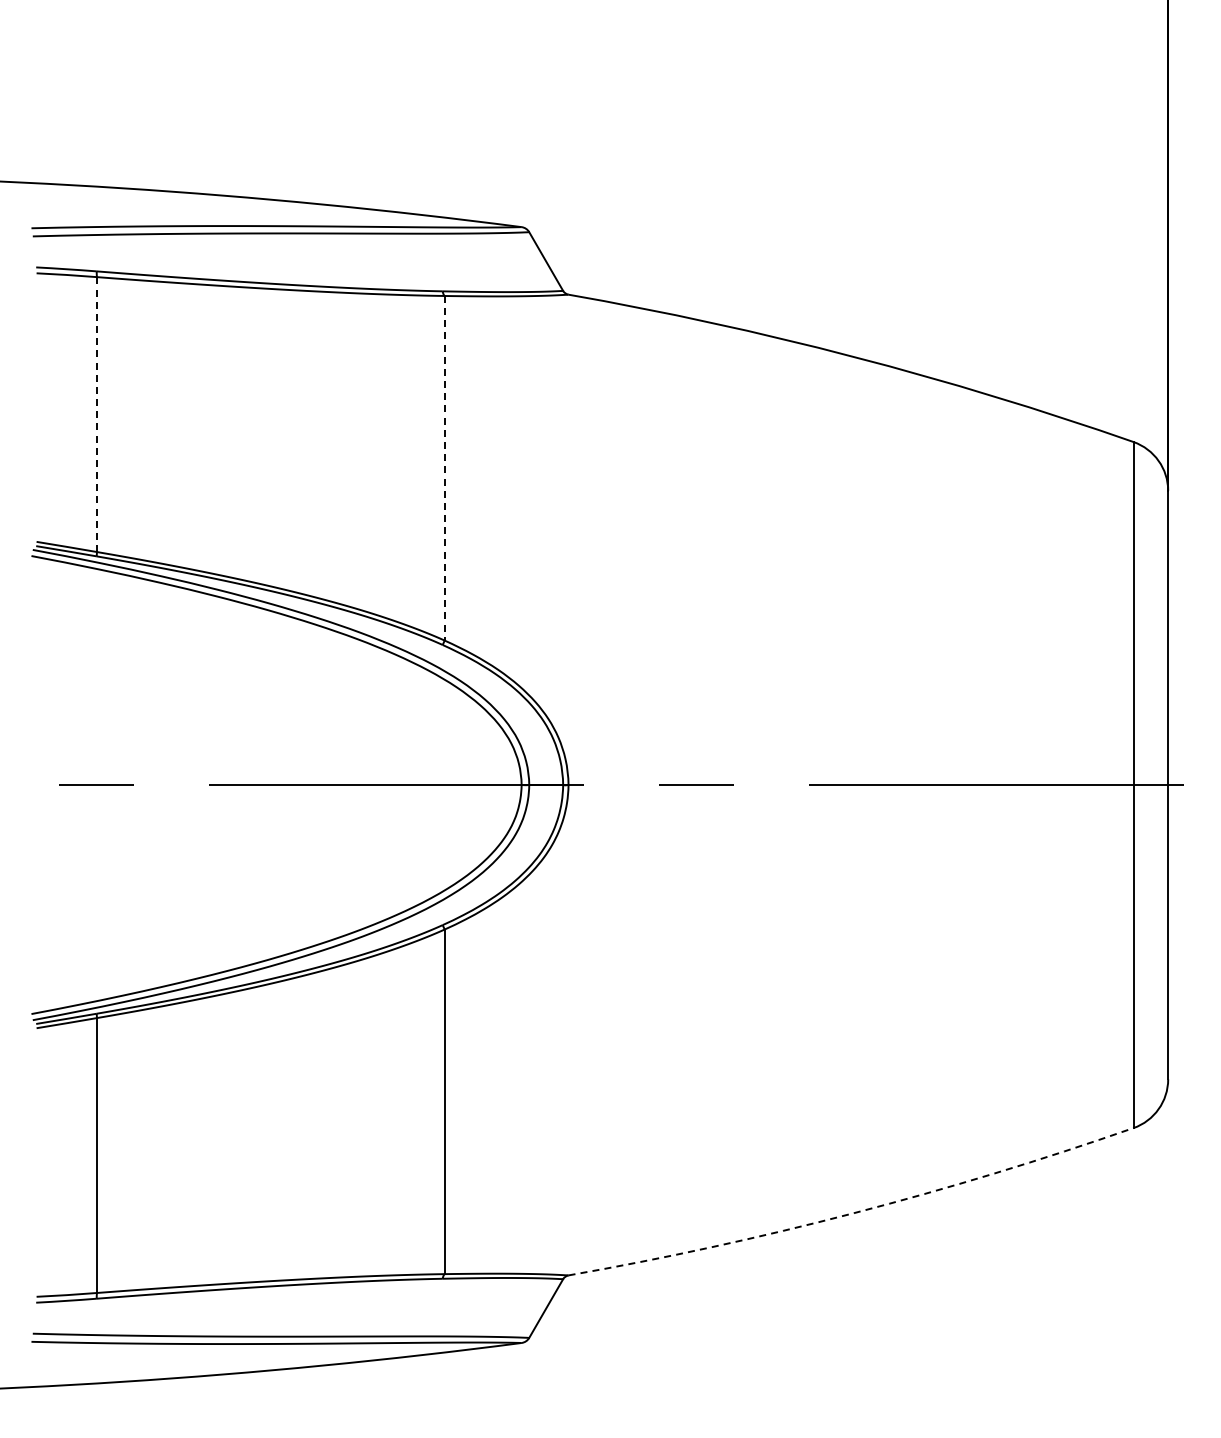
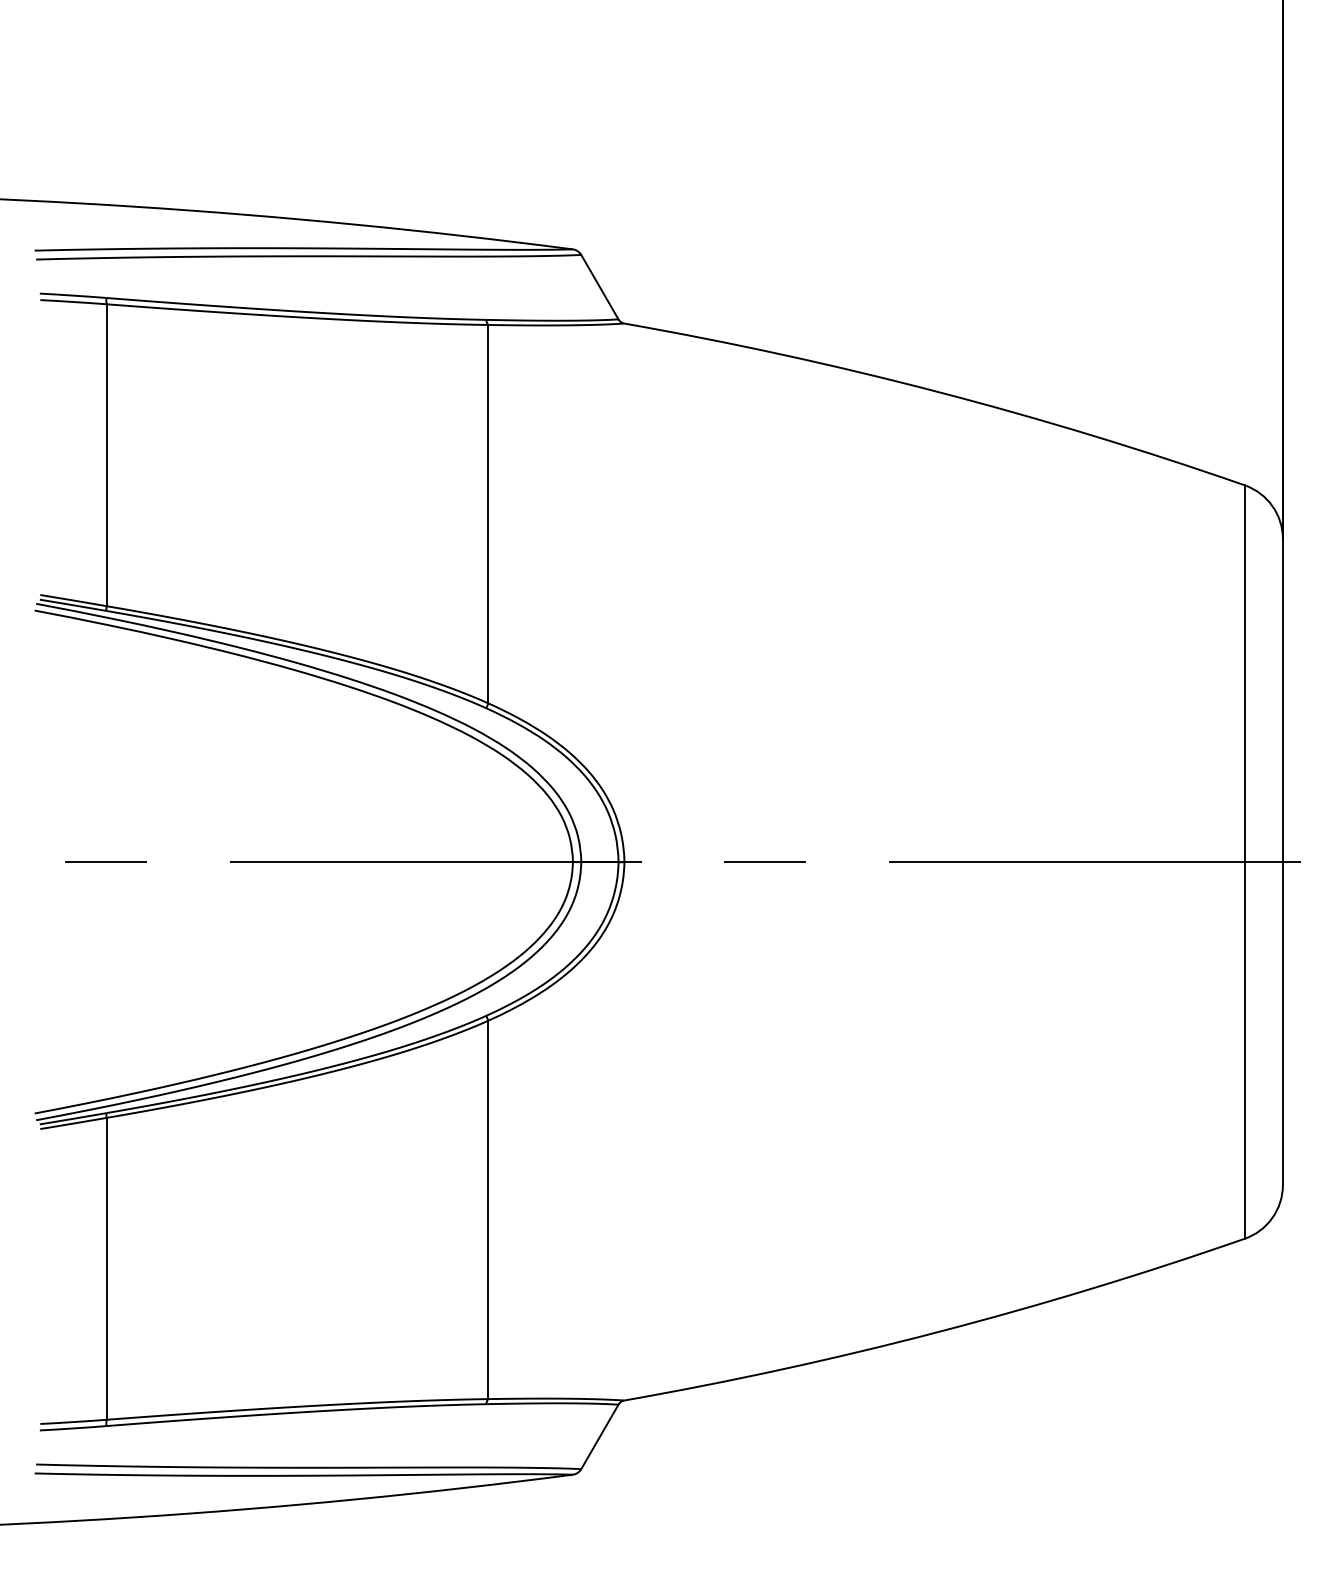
line: (97, 414) -> (107, 455), dashed -> solid
line: (444, 468) -> (488, 514), dashed -> solid
arc: (854, 1213) -> (938, 1332), dashed -> solid

